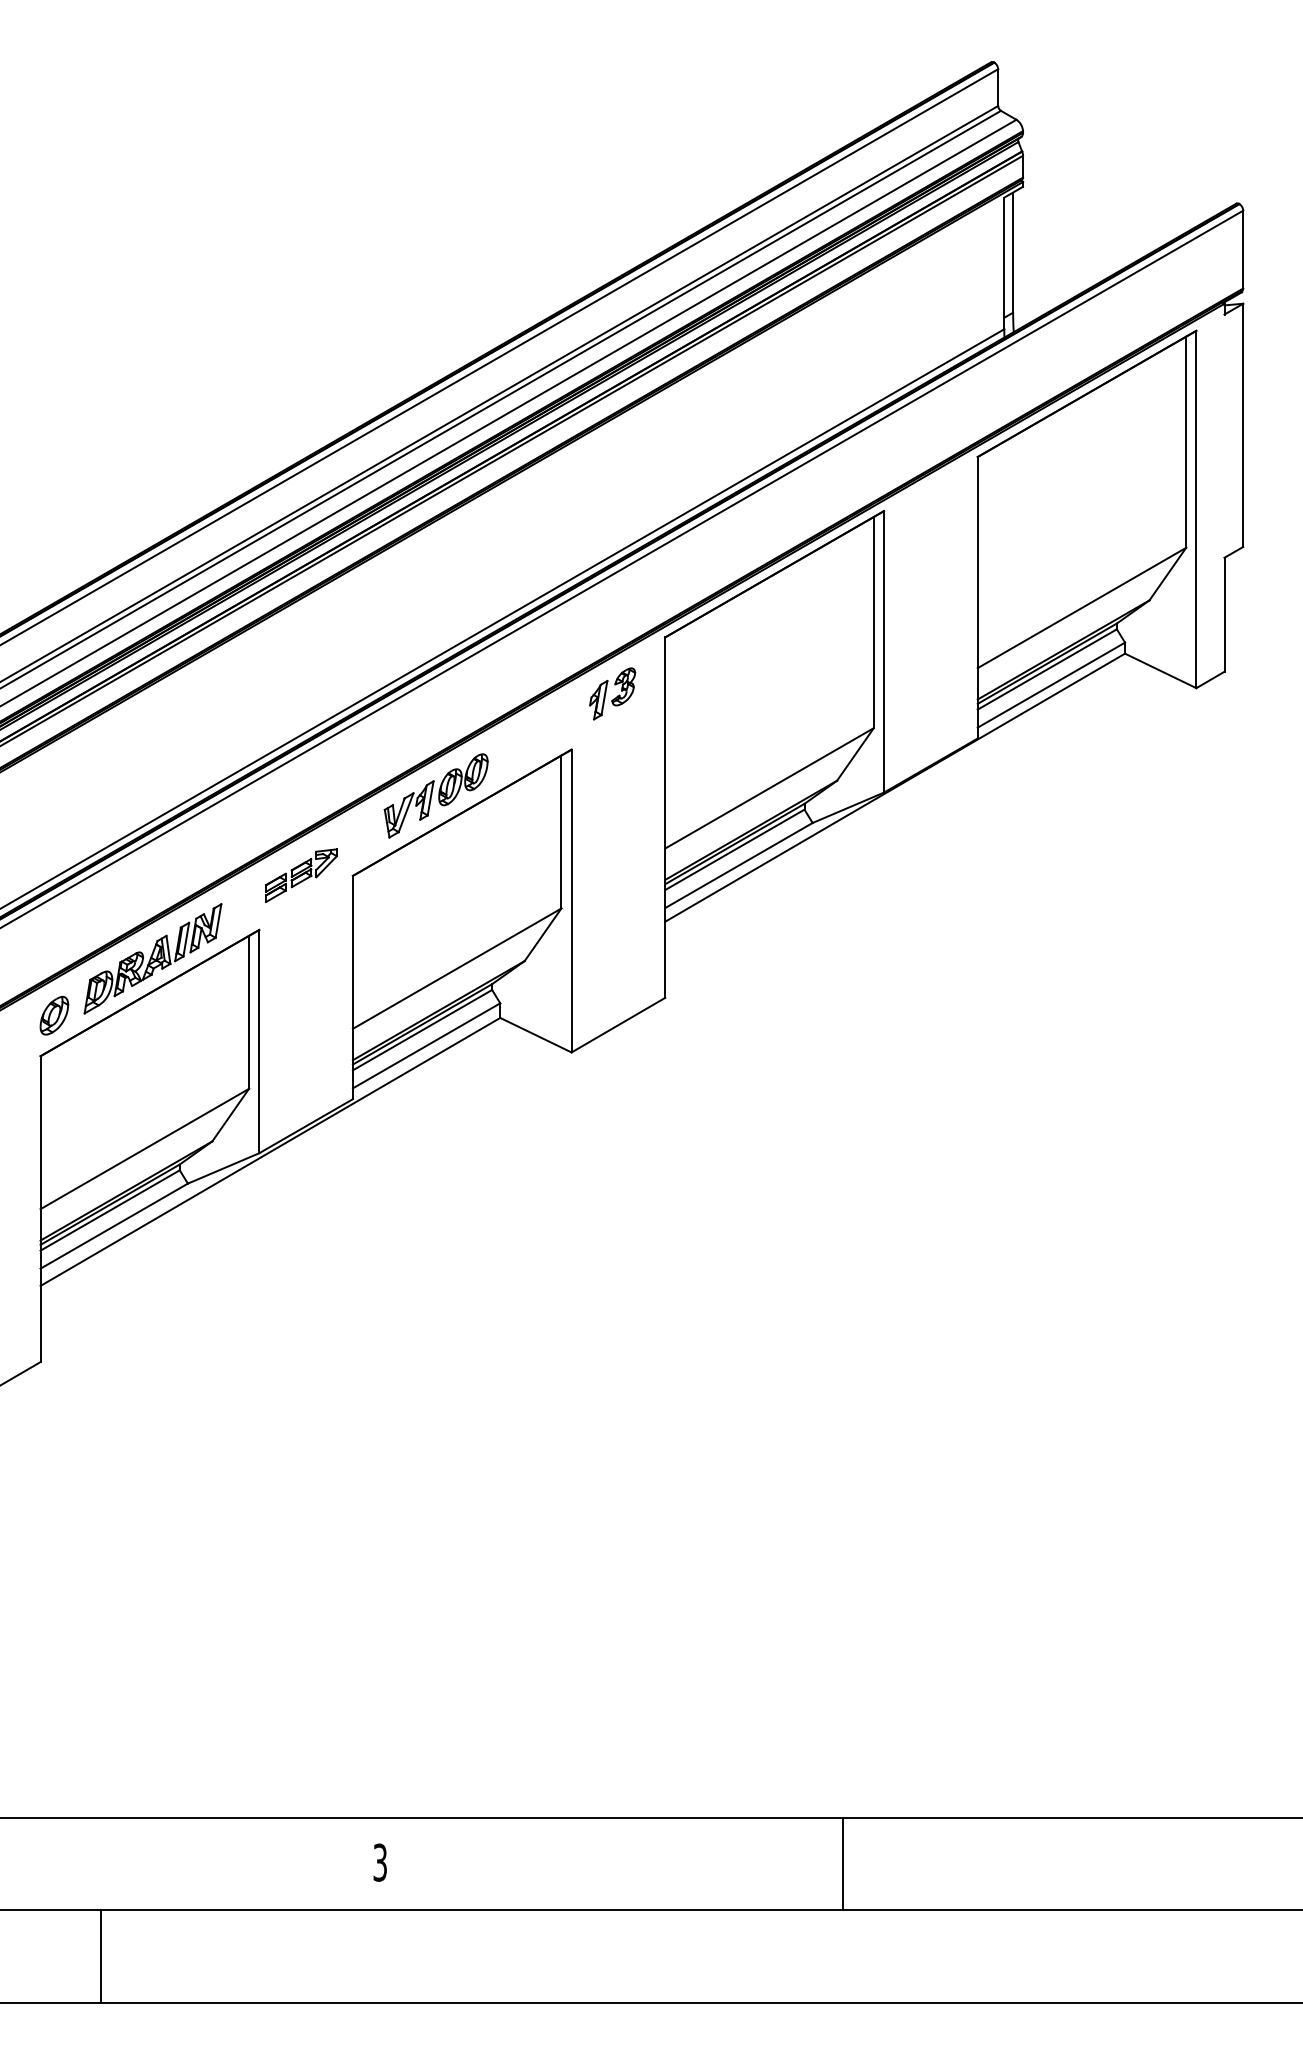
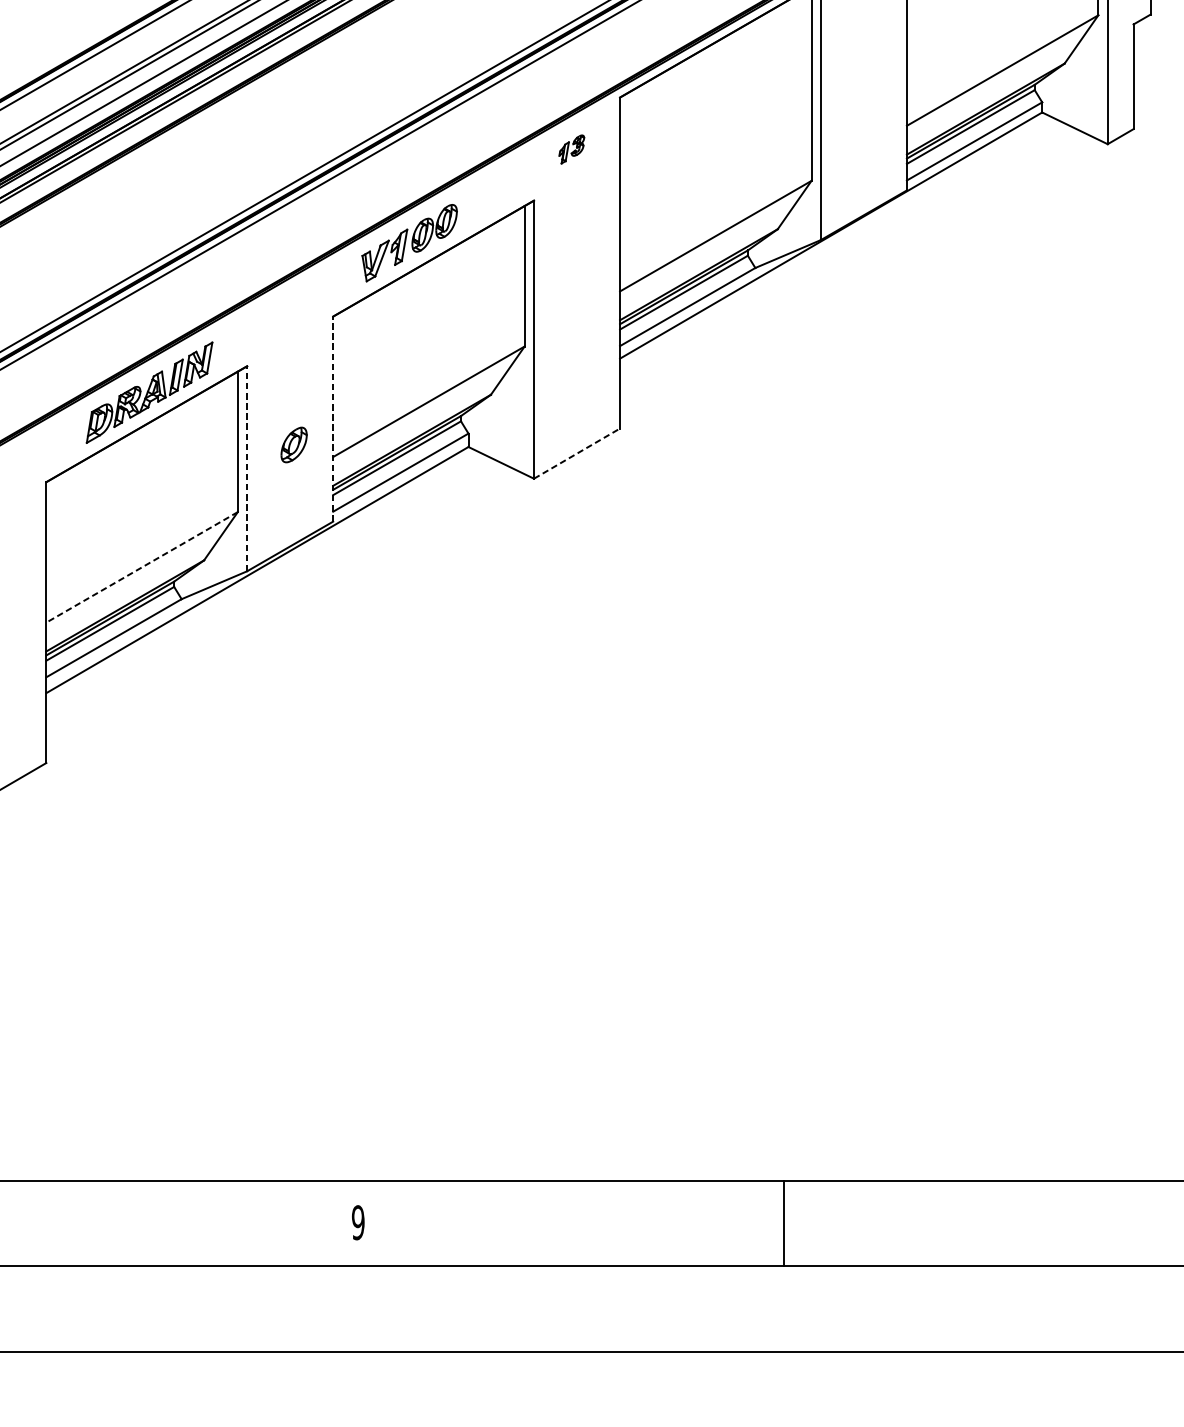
part: (612, 693) -> (571, 149), size x0.6
part: (301, 875) -> (285, 316), removed
line: (352, 987) -> (332, 419), solid -> dashed
part: (54, 1015) -> (294, 444), moved
line: (618, 1024) -> (577, 453), solid -> dashed
line: (259, 1041) -> (247, 468), solid -> dashed
line: (144, 1149) -> (141, 567), solid -> dashed
text: (380, 1862) -> (358, 1222), 3 -> 9
line: (101, 1956) -> (102, 1308), removed

